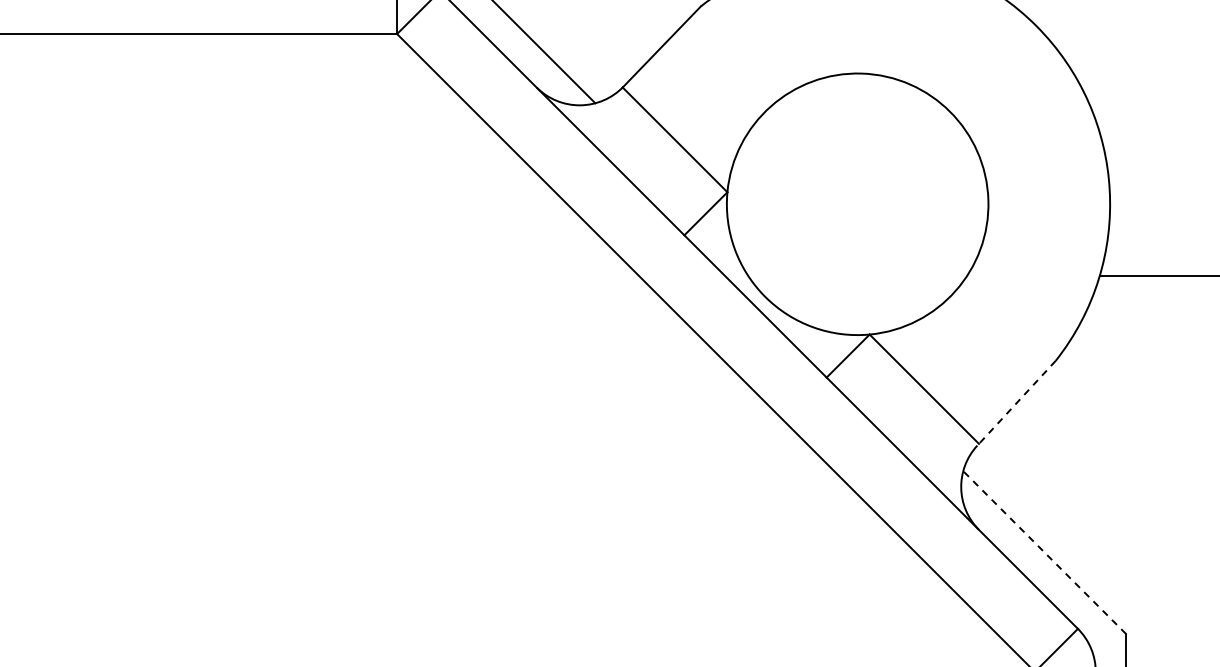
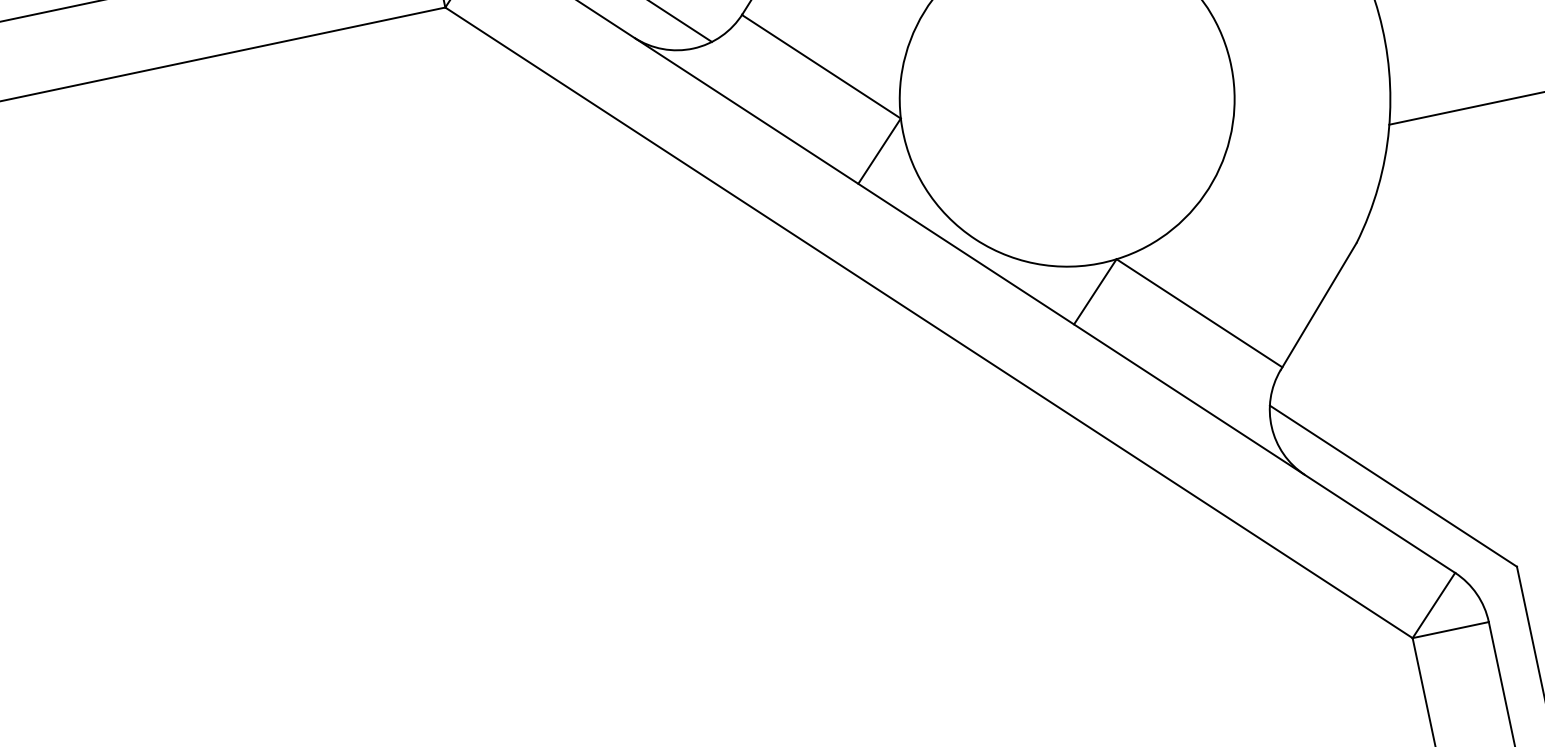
line: (1016, 403) -> (1318, 306), dashed -> solid
line: (1044, 552) -> (1393, 486), dashed -> solid

